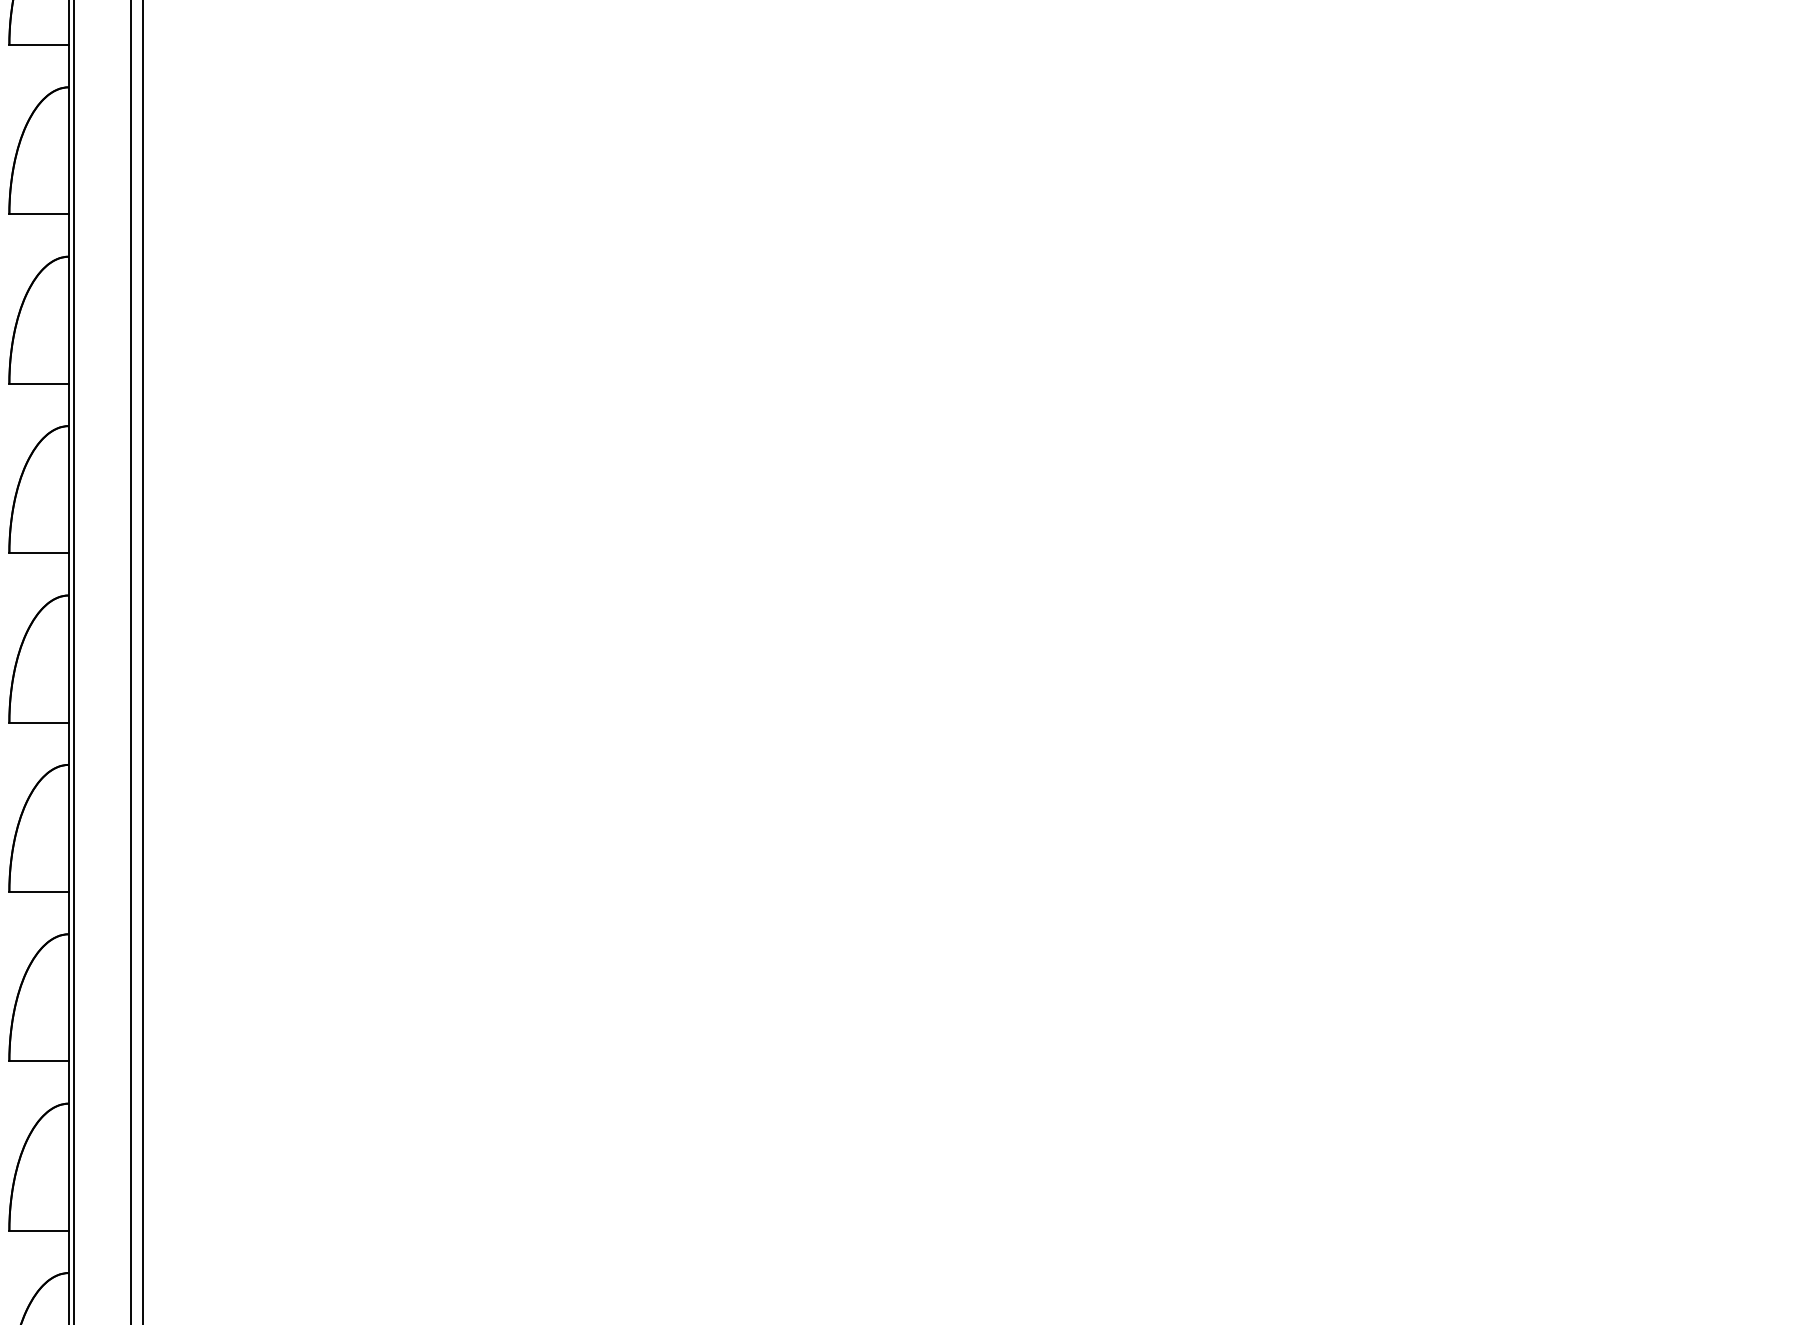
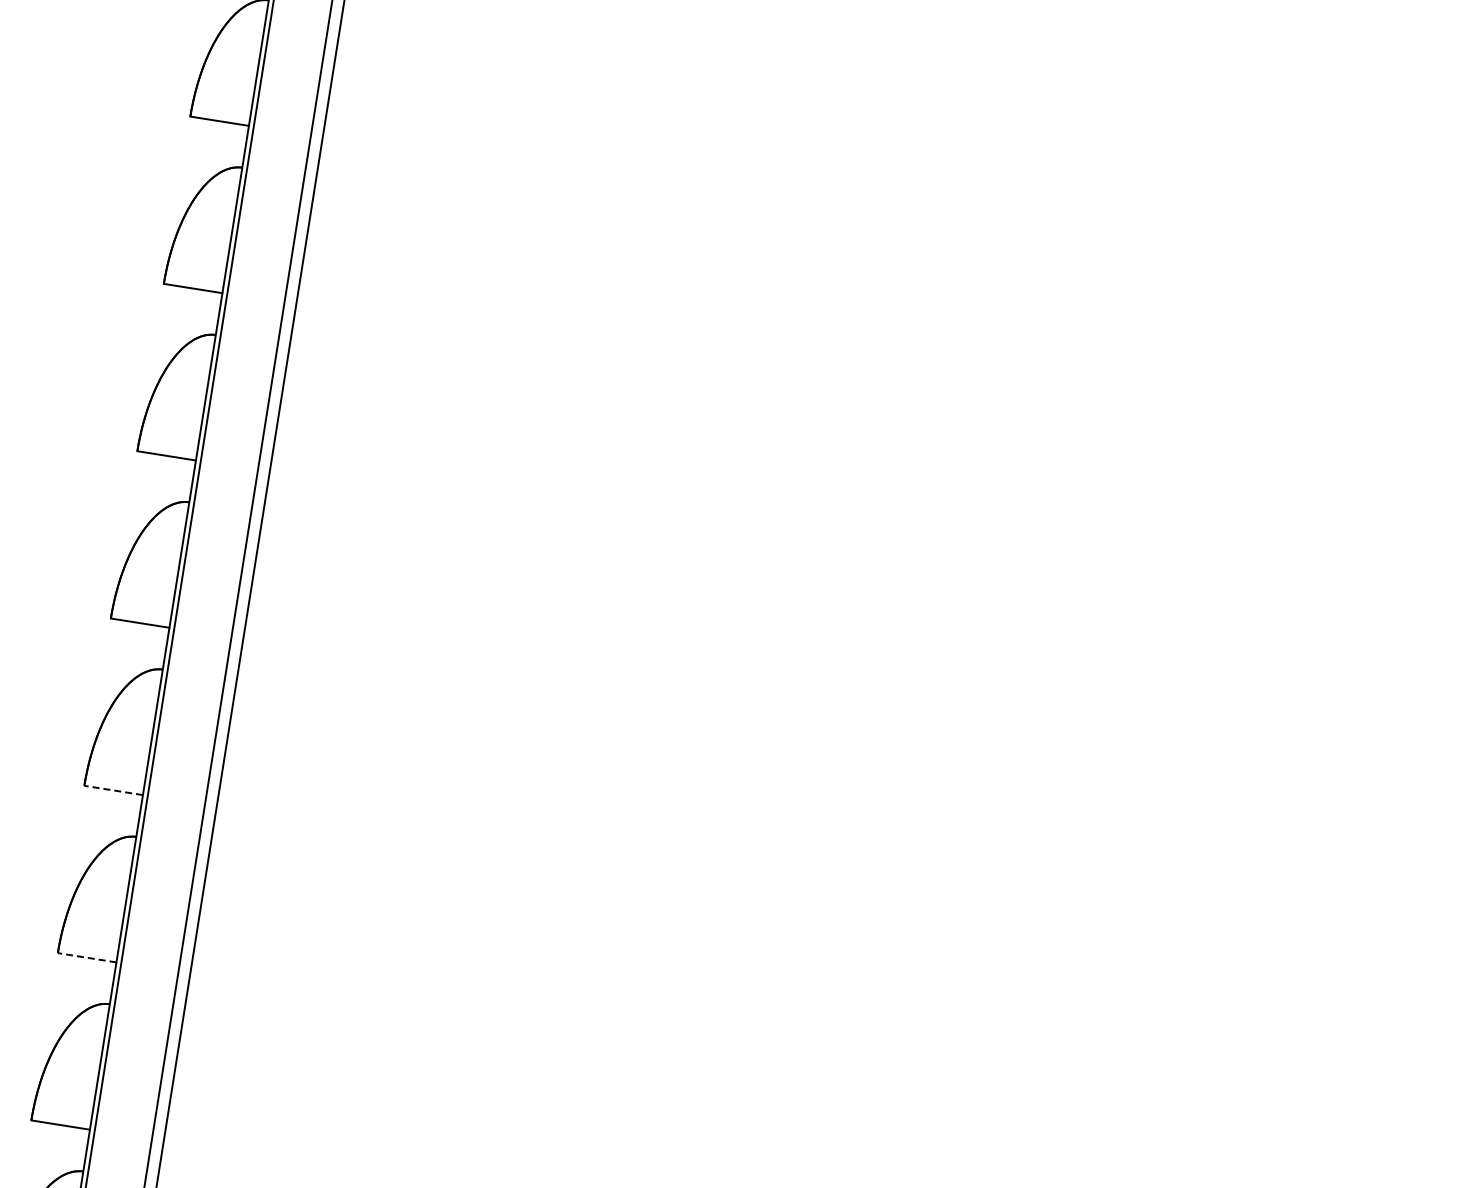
line: (39, 1061) -> (114, 790), solid -> dashed
line: (39, 1230) -> (87, 957), solid -> dashed

